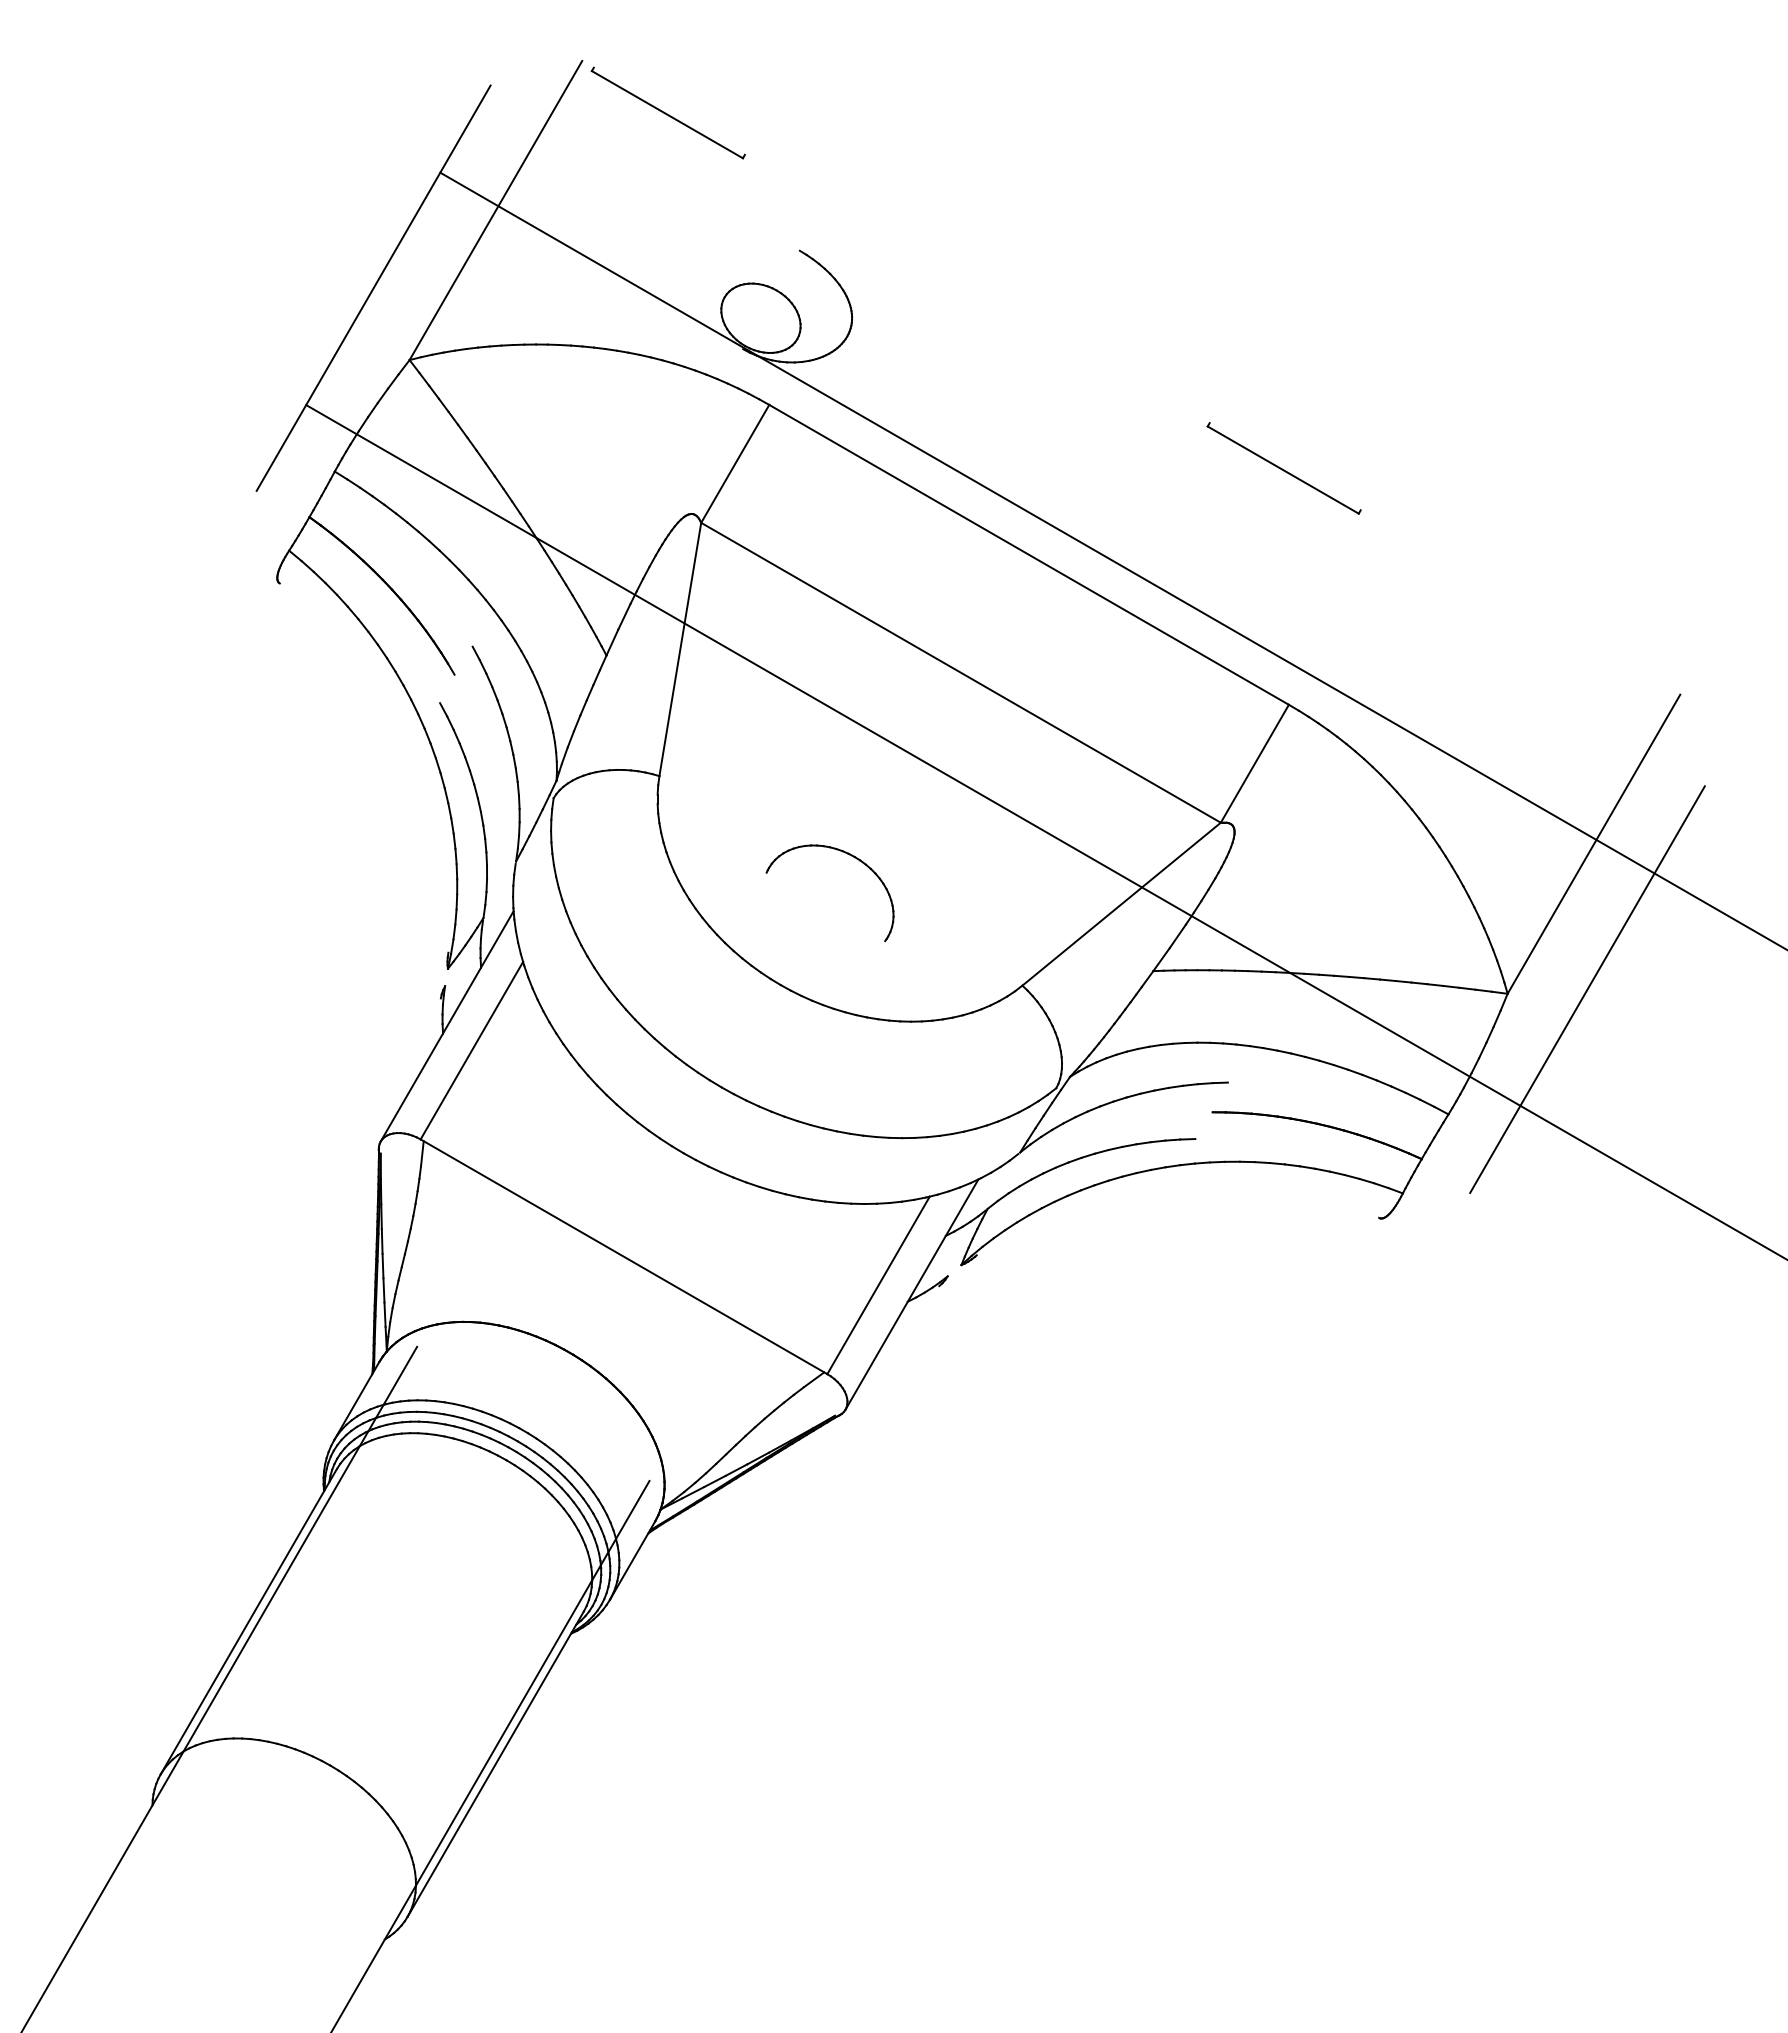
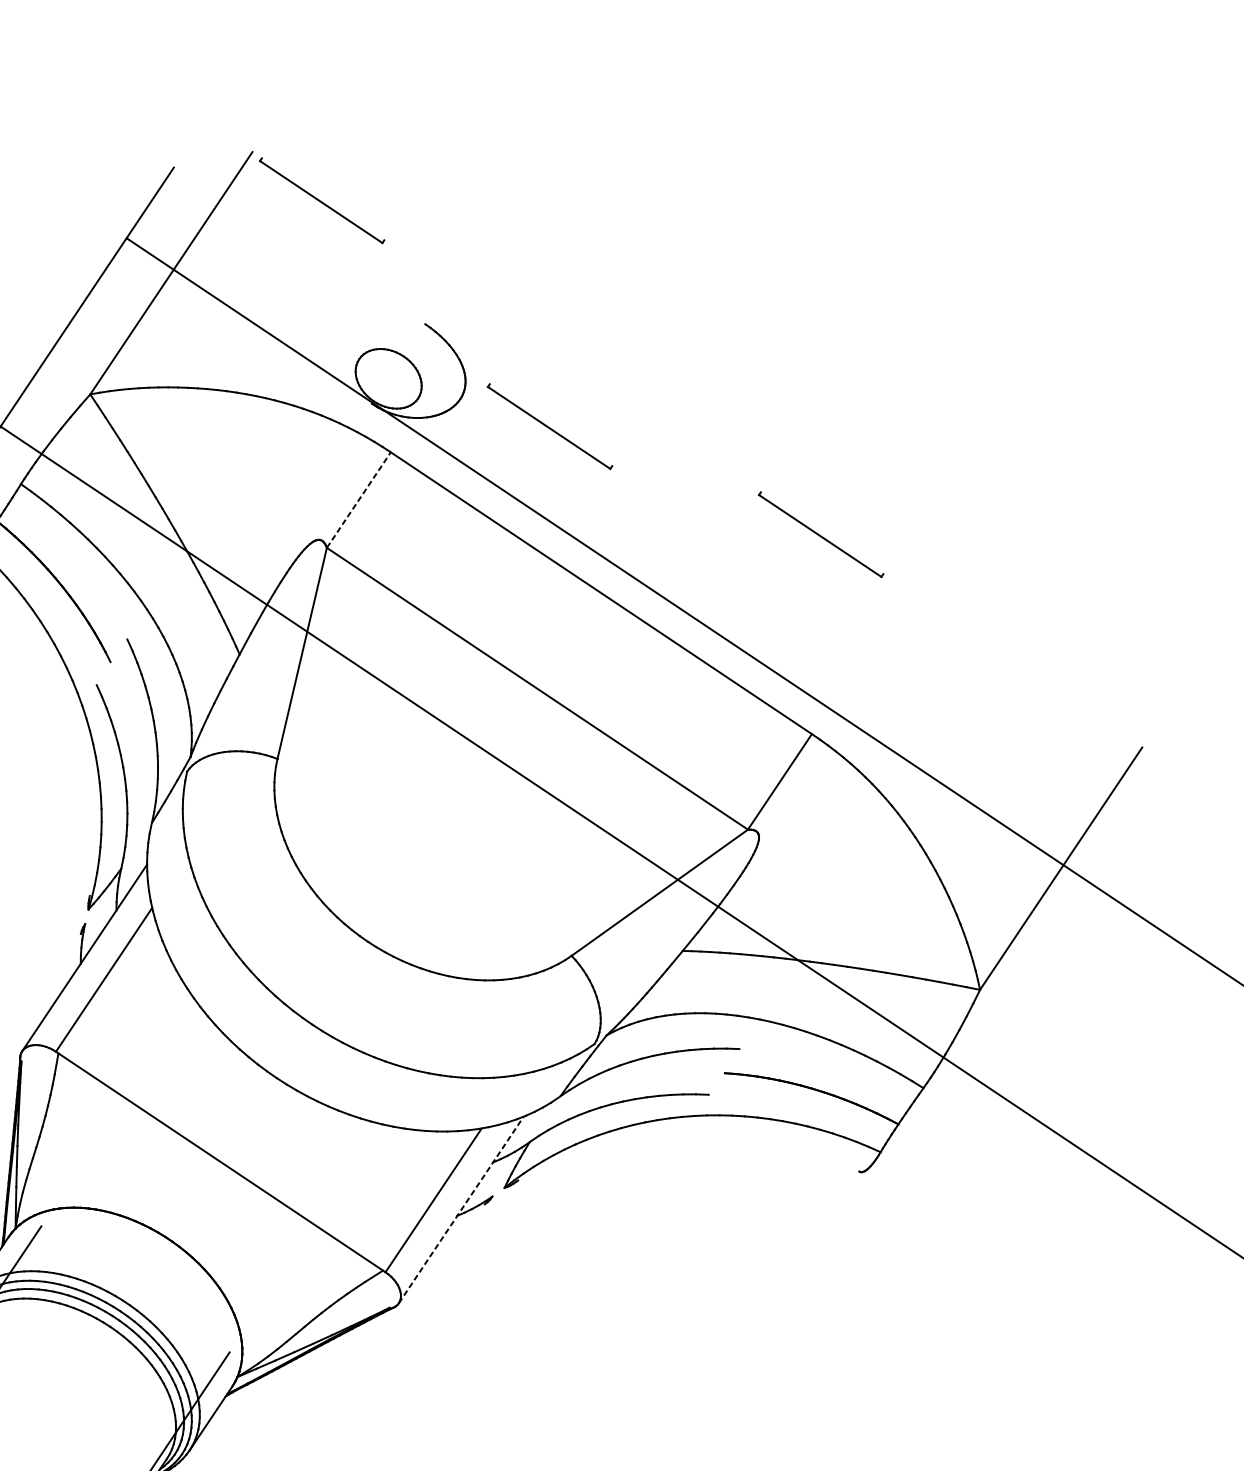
part: (954, 361) -> (549, 426), added
line: (735, 463) -> (359, 499), solid -> dashed
part: (849, 855) -> (433, 836), removed
line: (1587, 989) -> (1047, 990), removed
line: (911, 1294) -> (460, 1209), solid -> dashed

